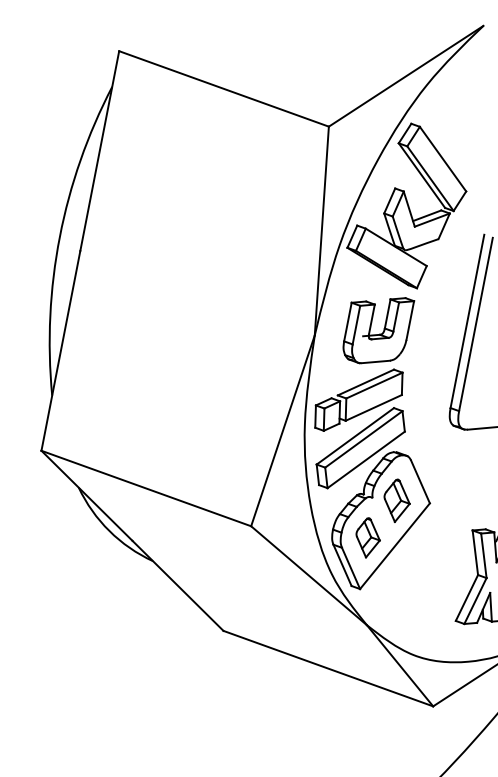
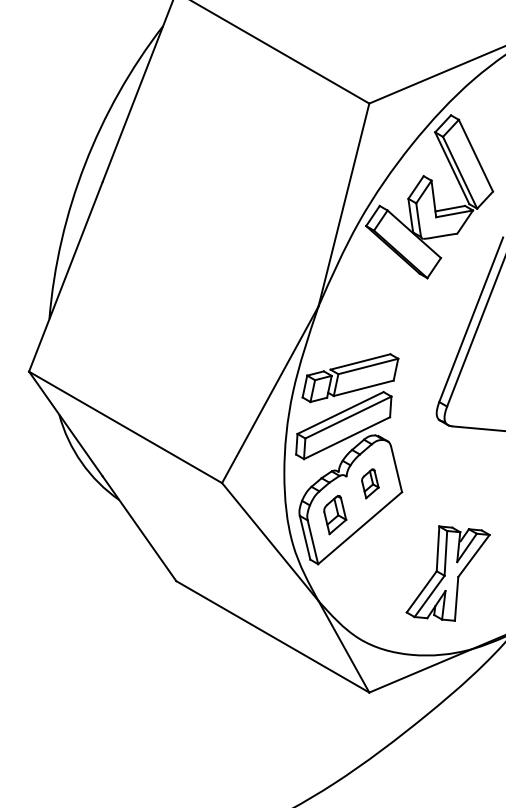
part: (379, 329) -> (383, 312), removed
part: (397, 500) -> (370, 483), size x0.7

